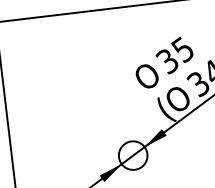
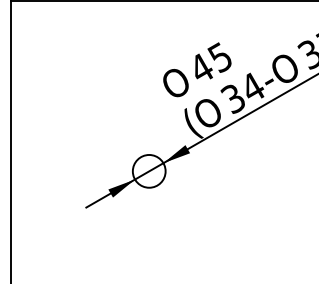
text: (166, 61) -> (200, 68), 35 -> 45

